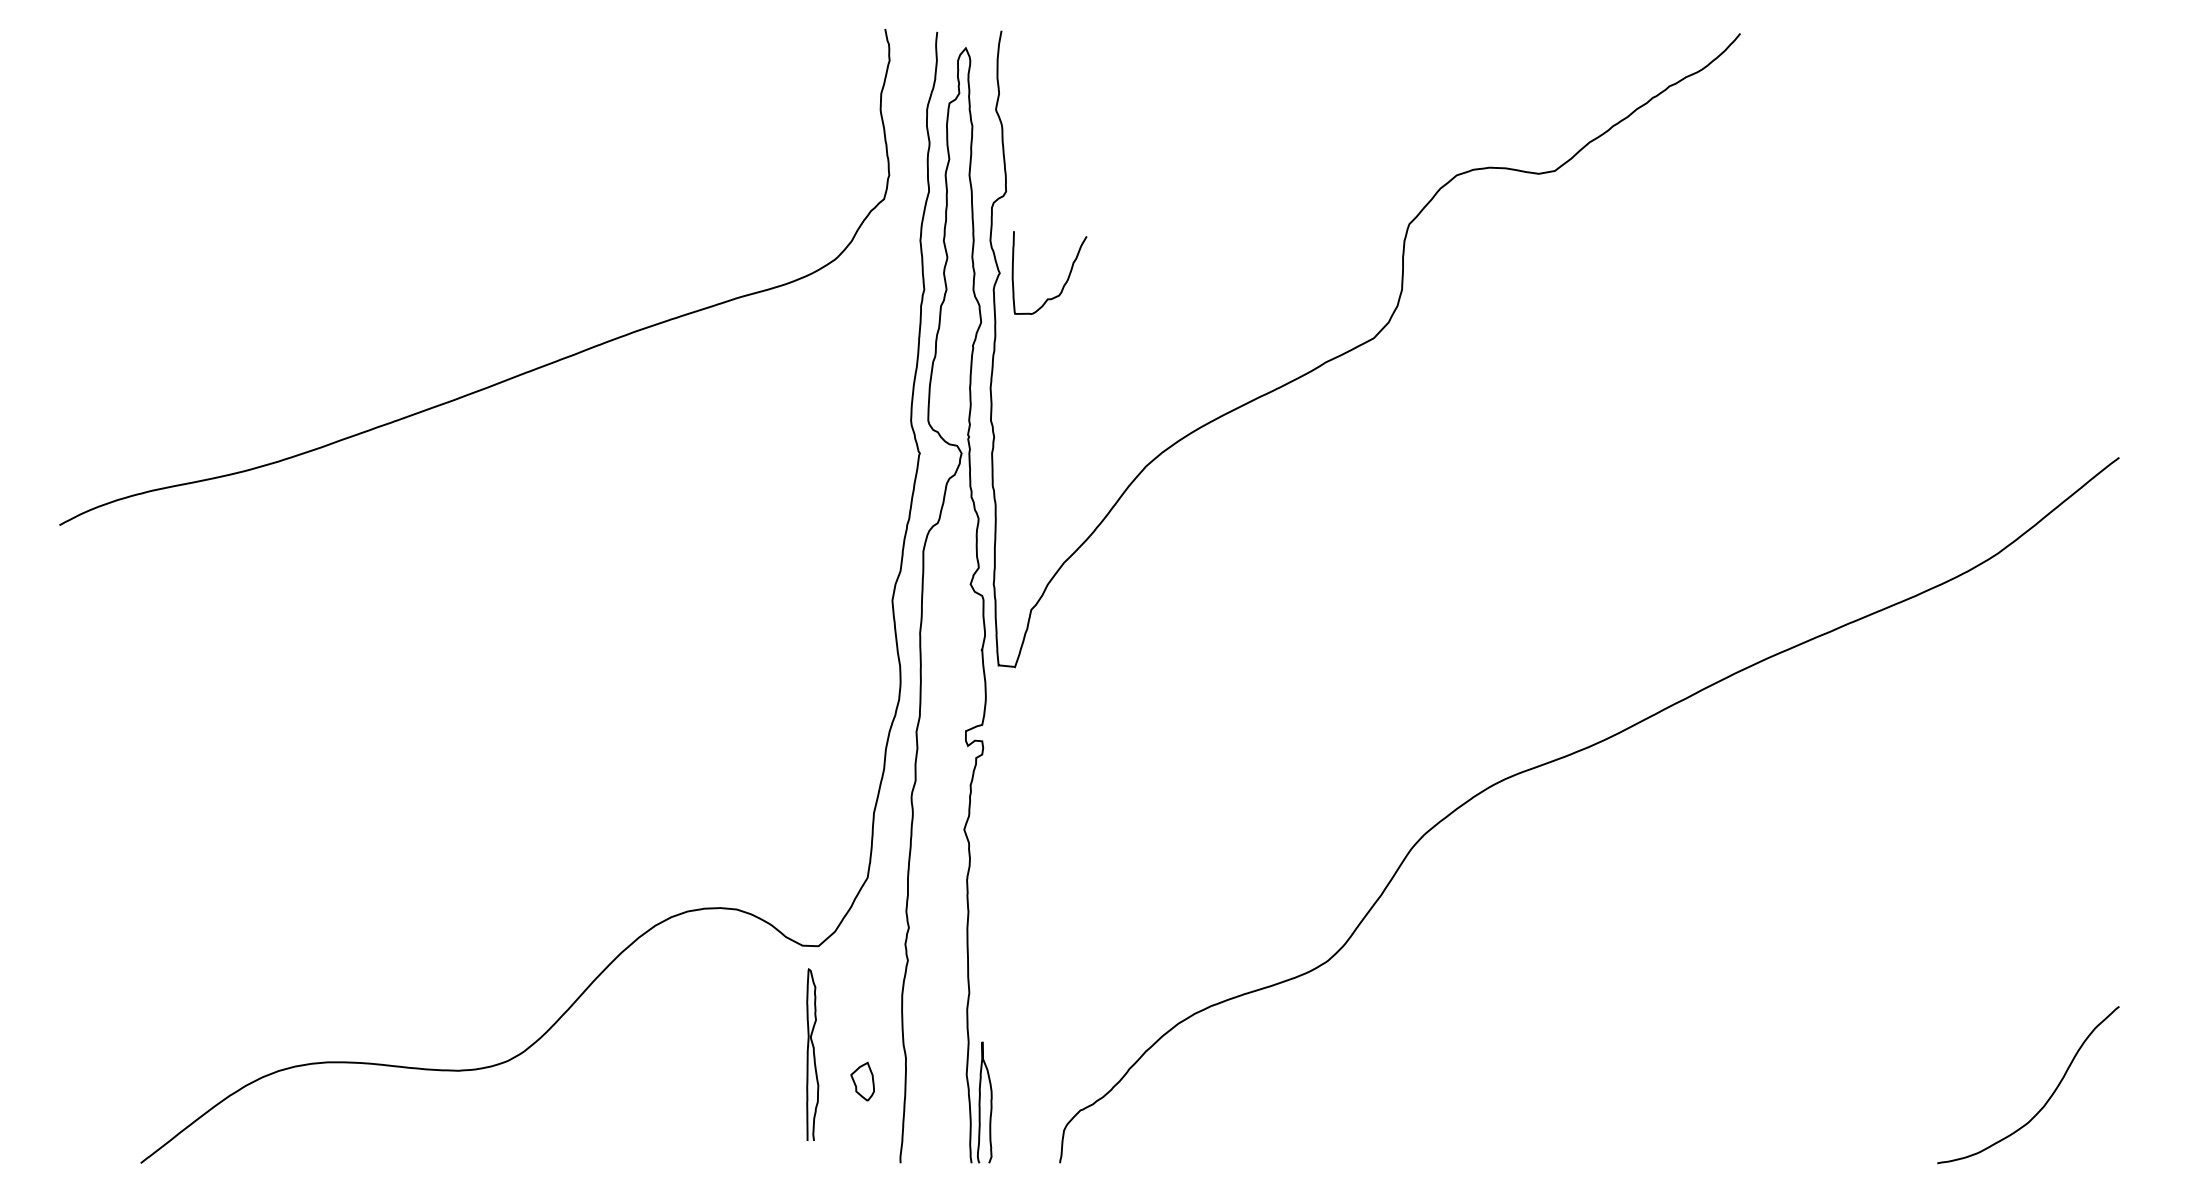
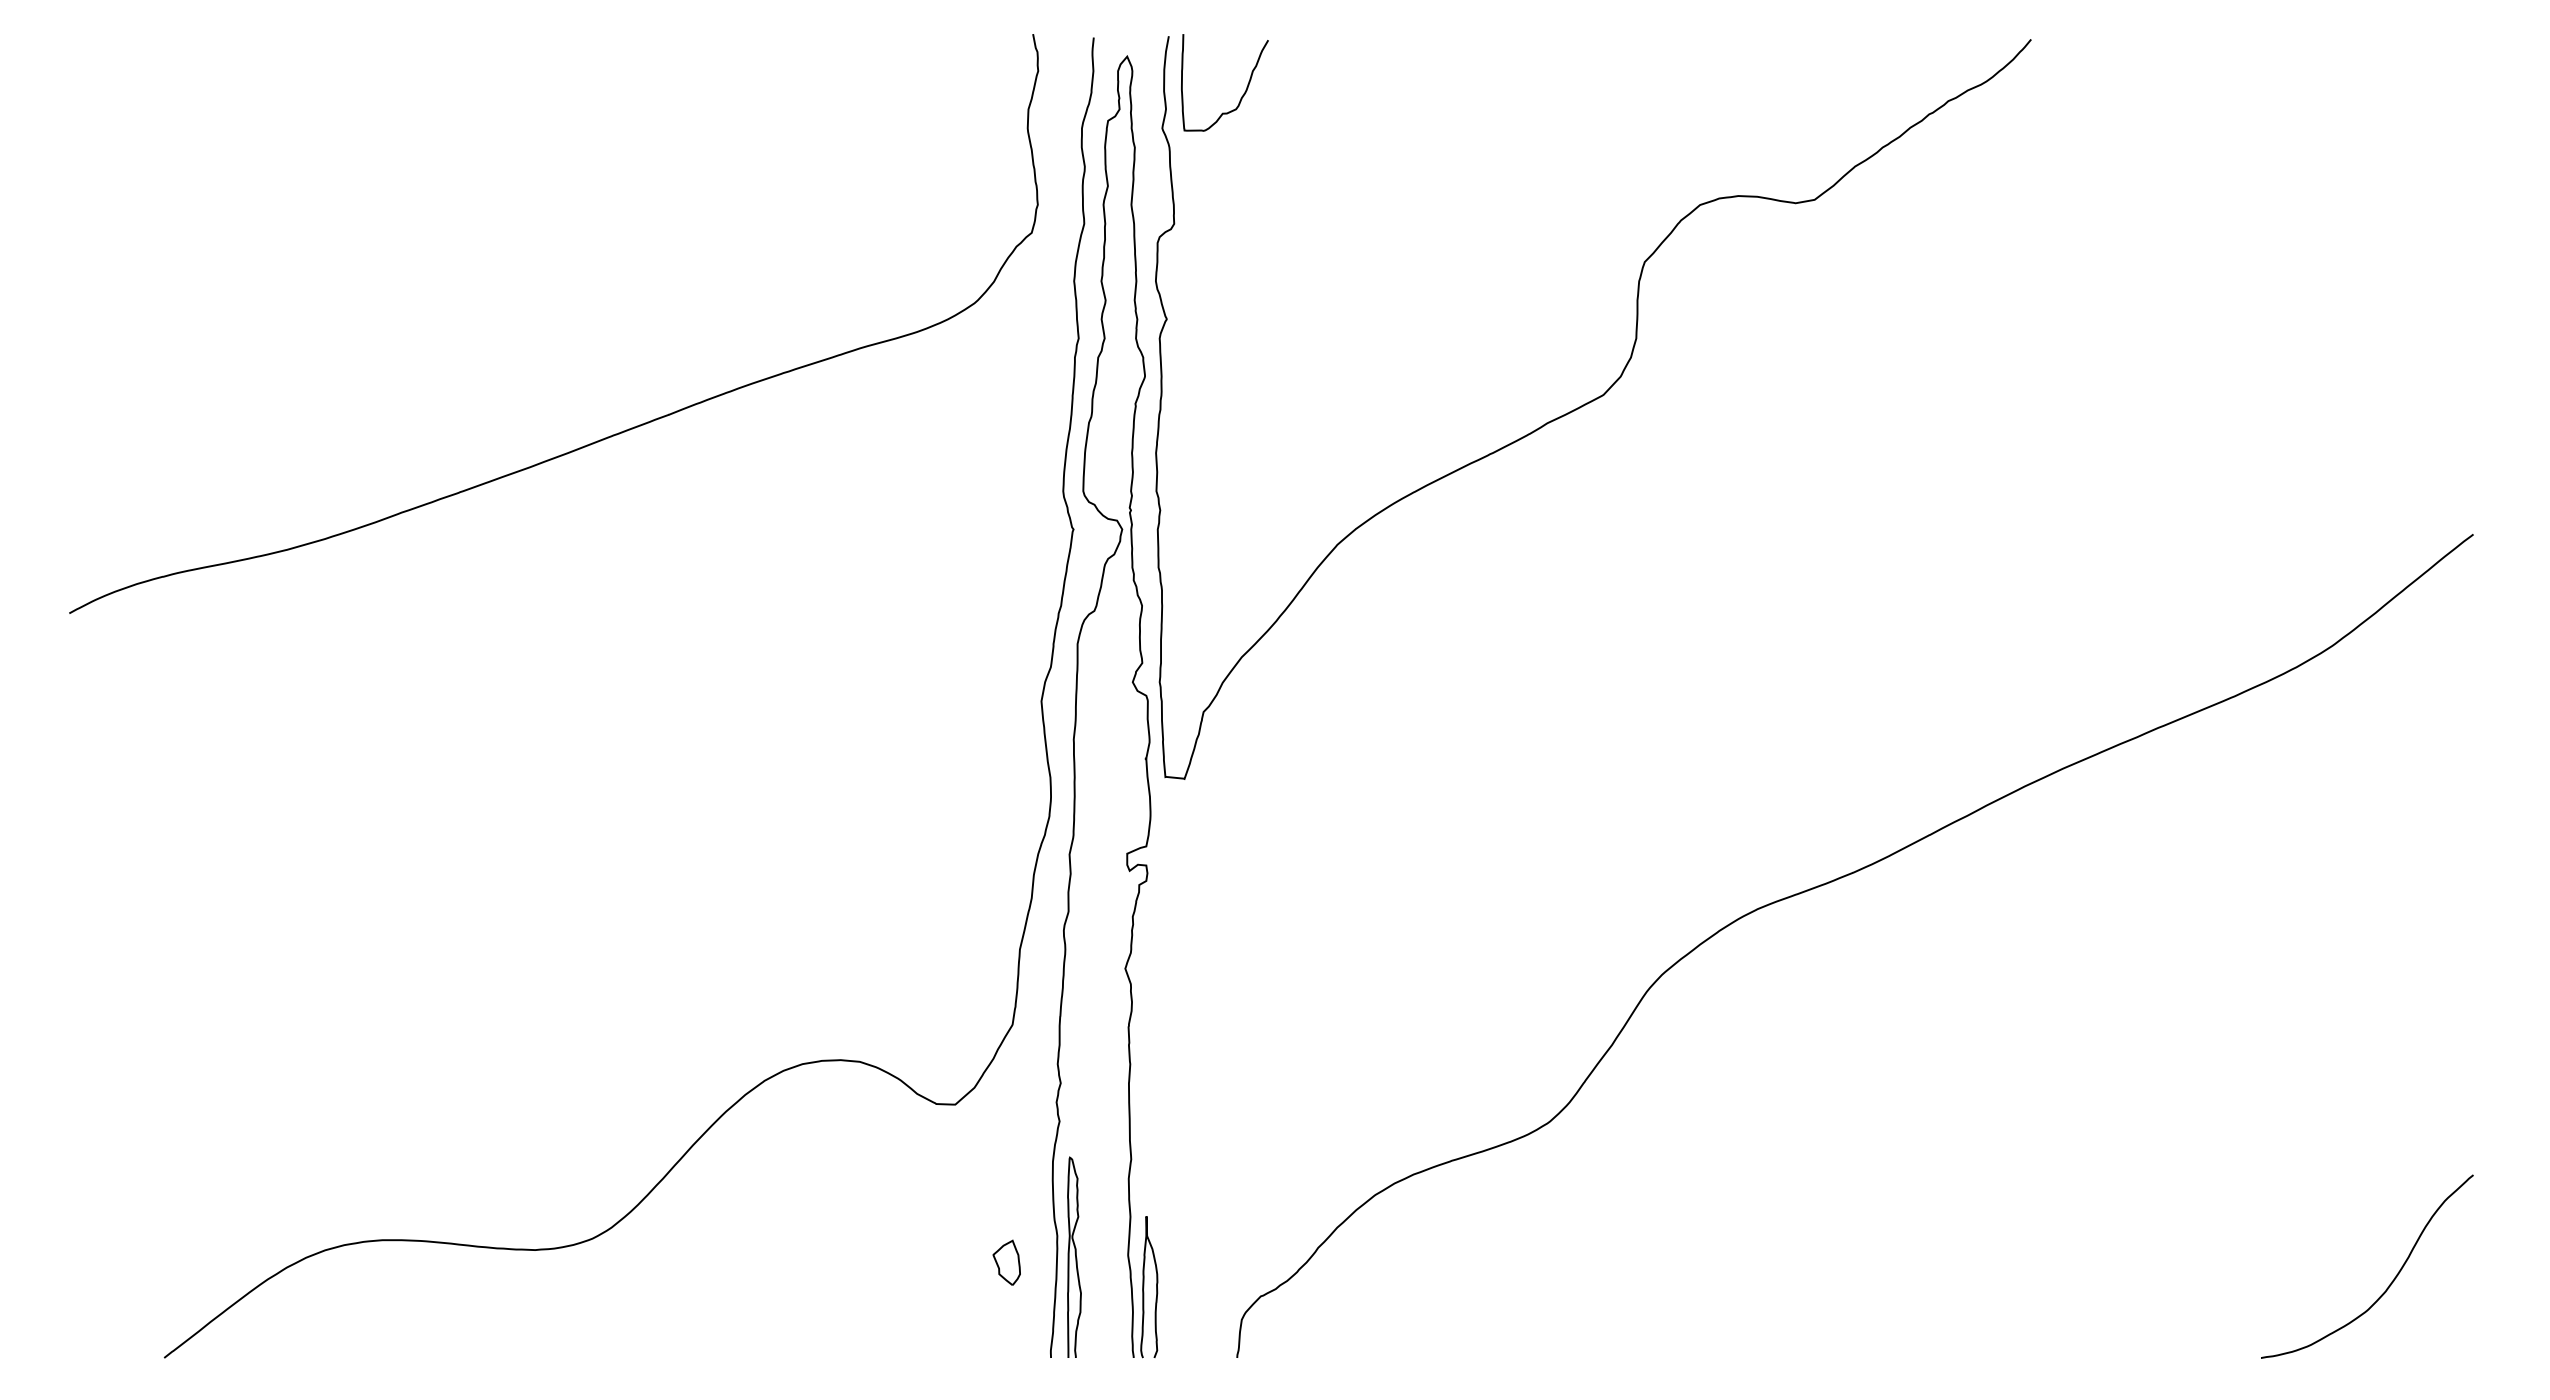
curve: (1066, 280) -> (1244, 91), moved
curve: (813, 1054) -> (1075, 1256), moved

